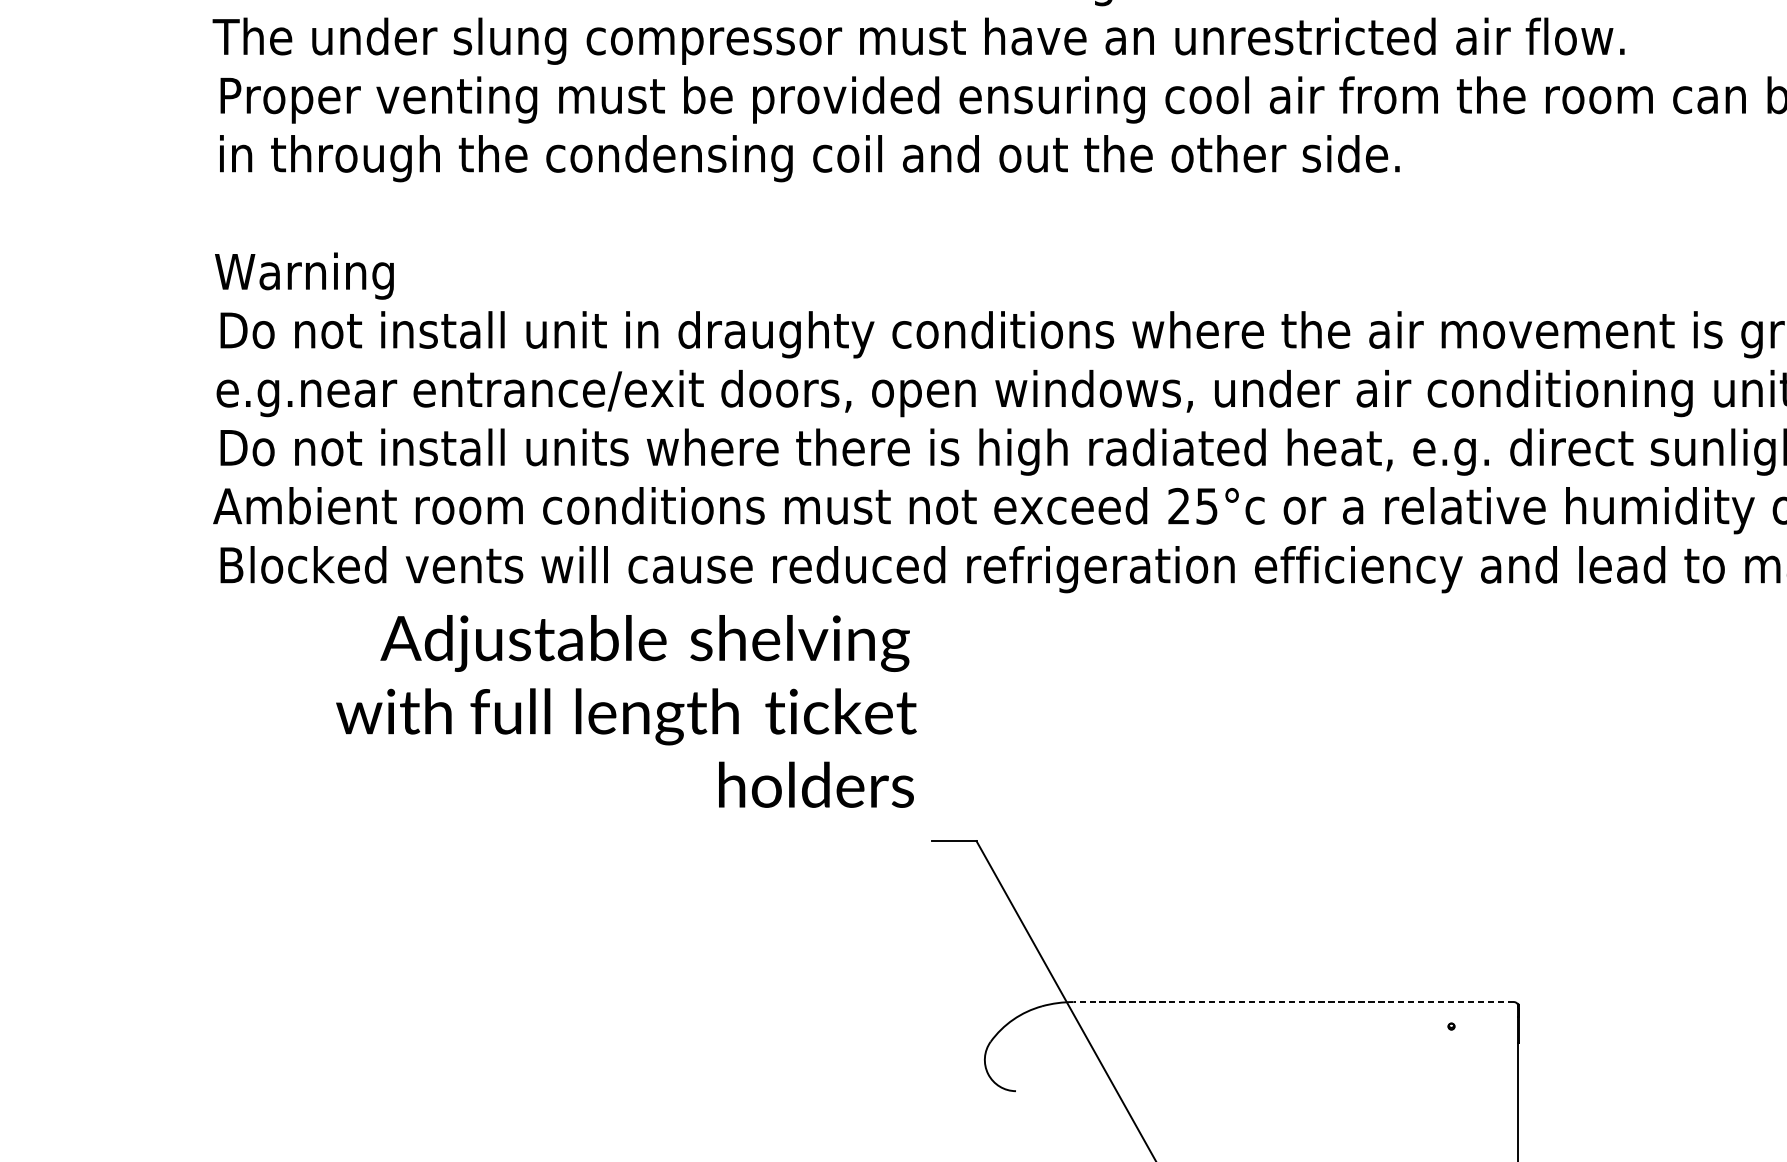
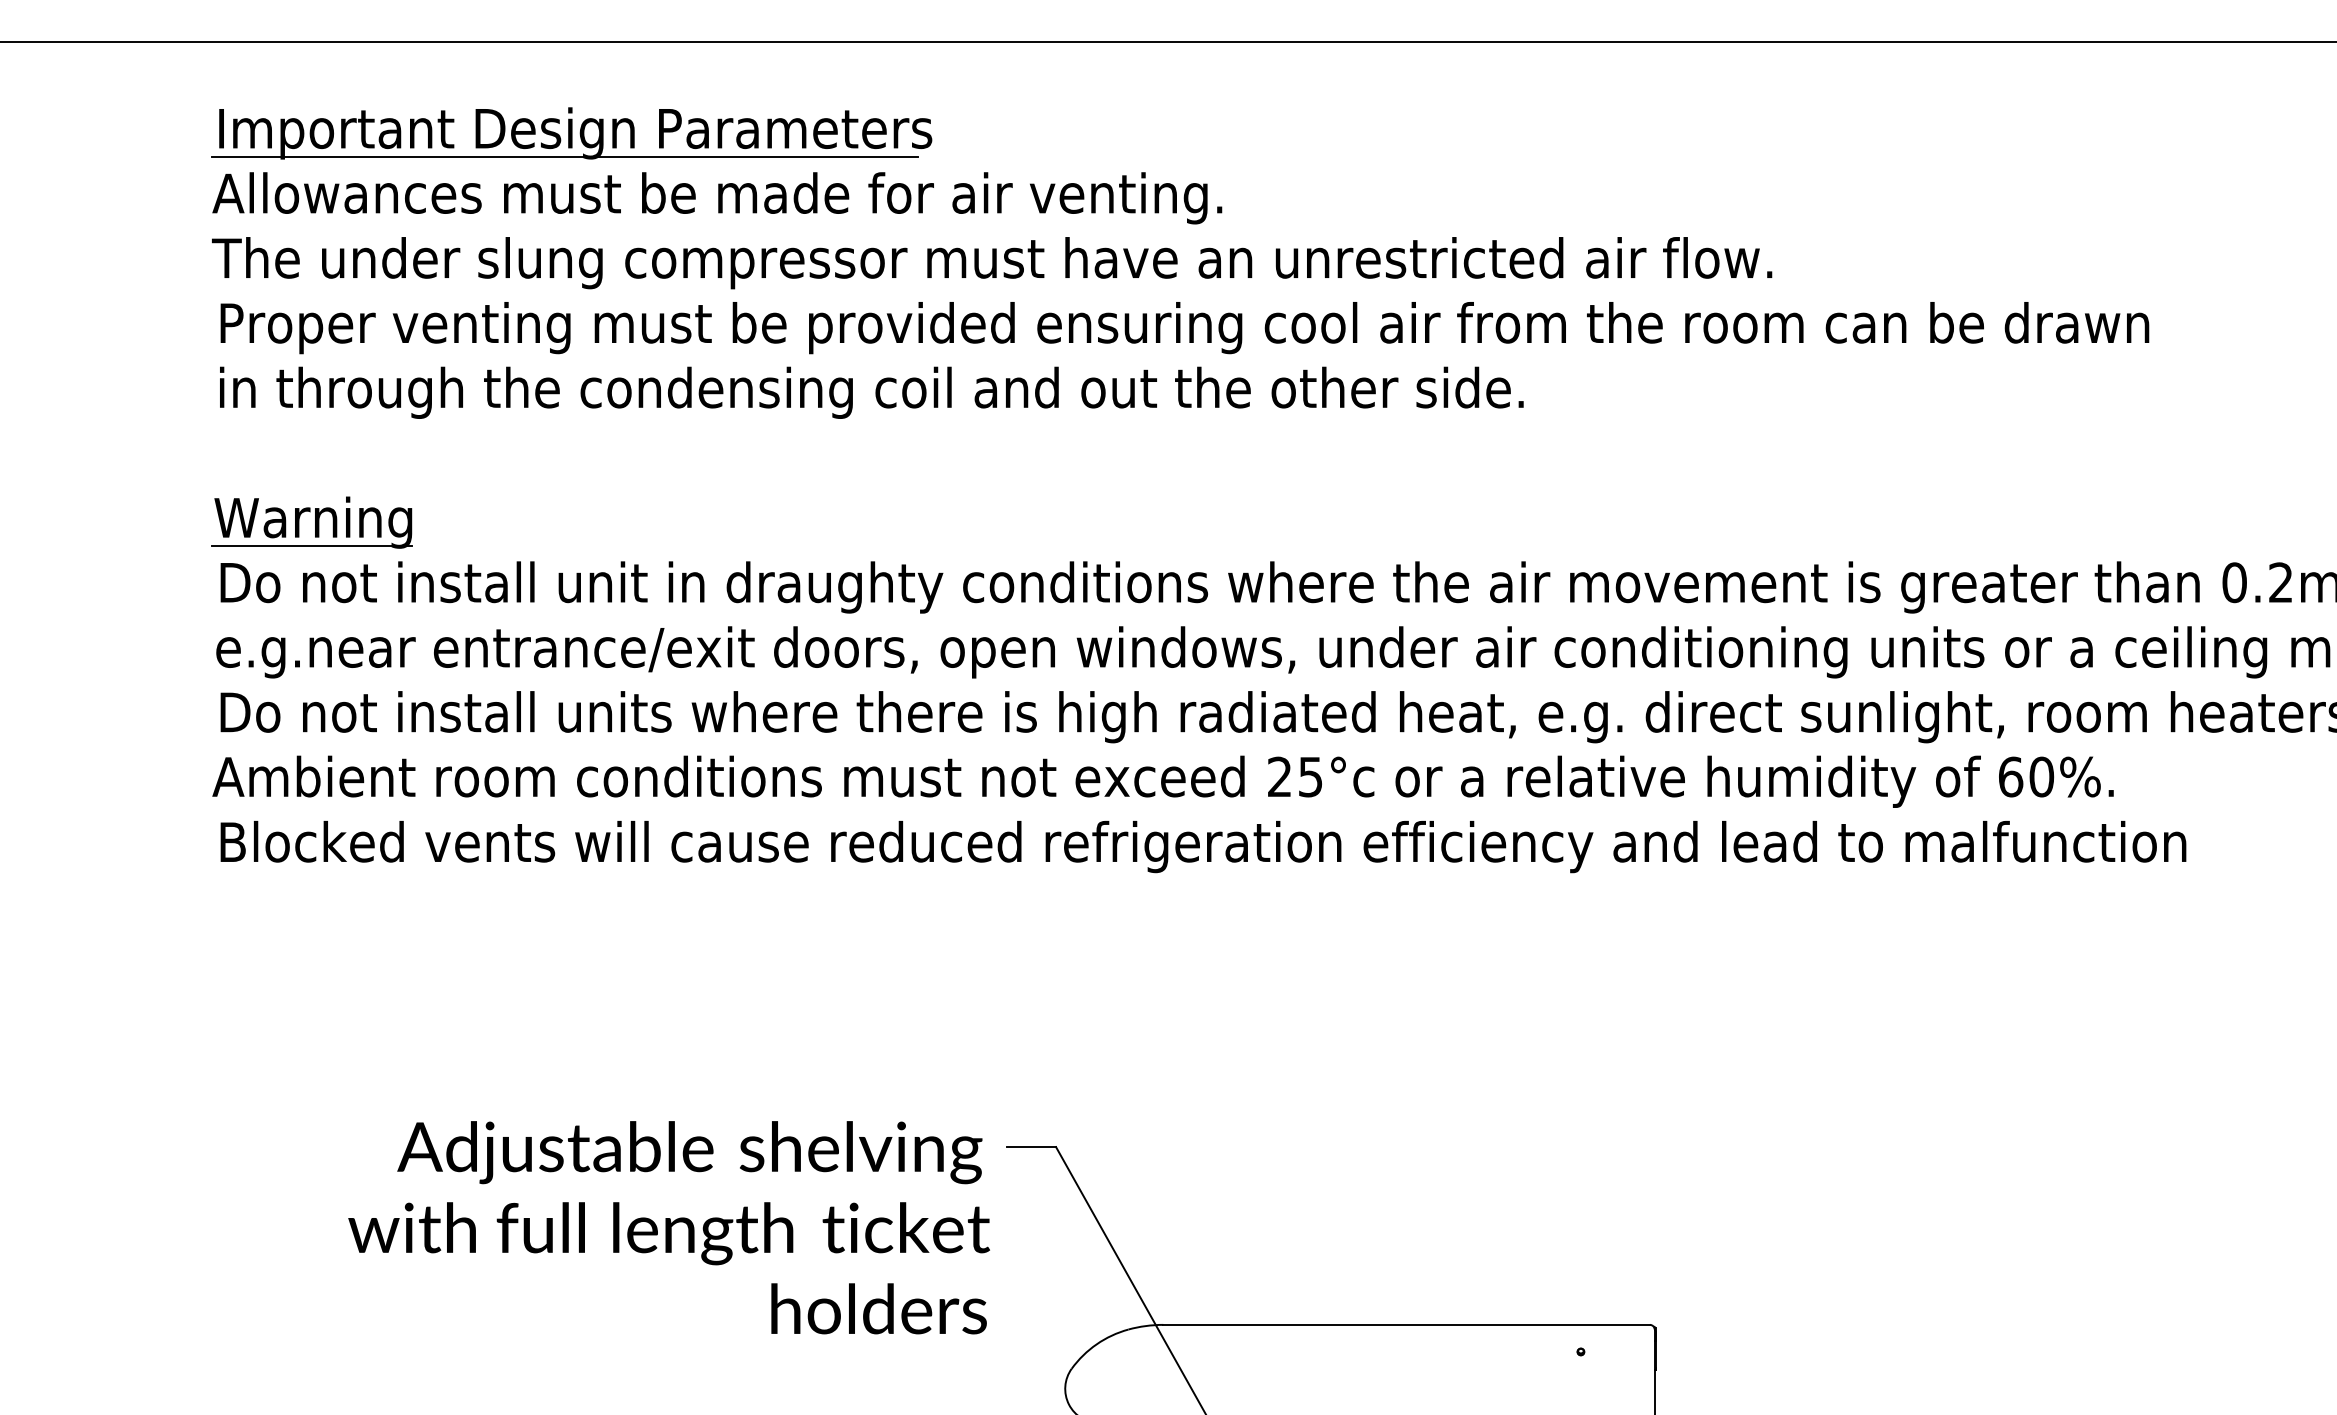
line: (302, 297) -> (311, 546), added
text: (625, 711) -> (668, 1227), moved
line: (1293, 1001) -> (1406, 1324), dashed -> solid

